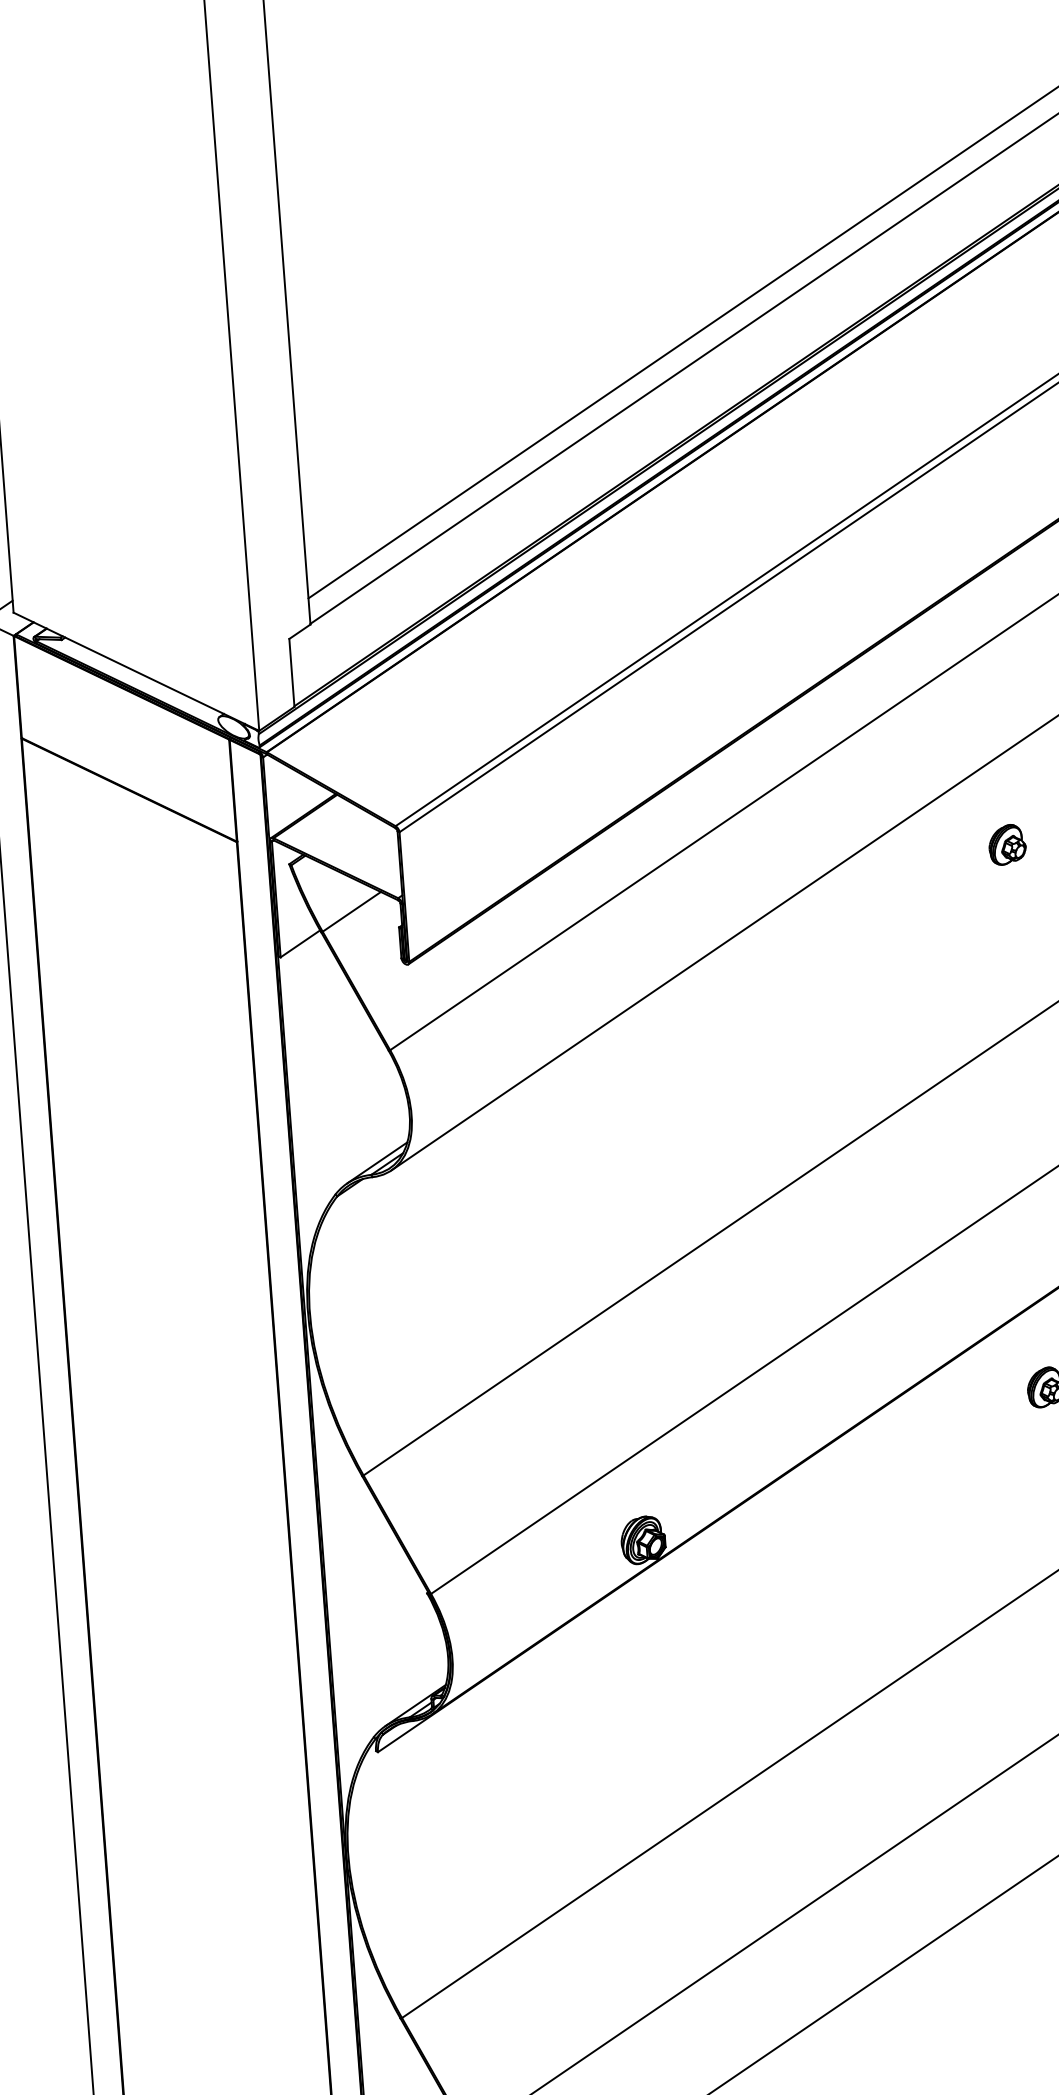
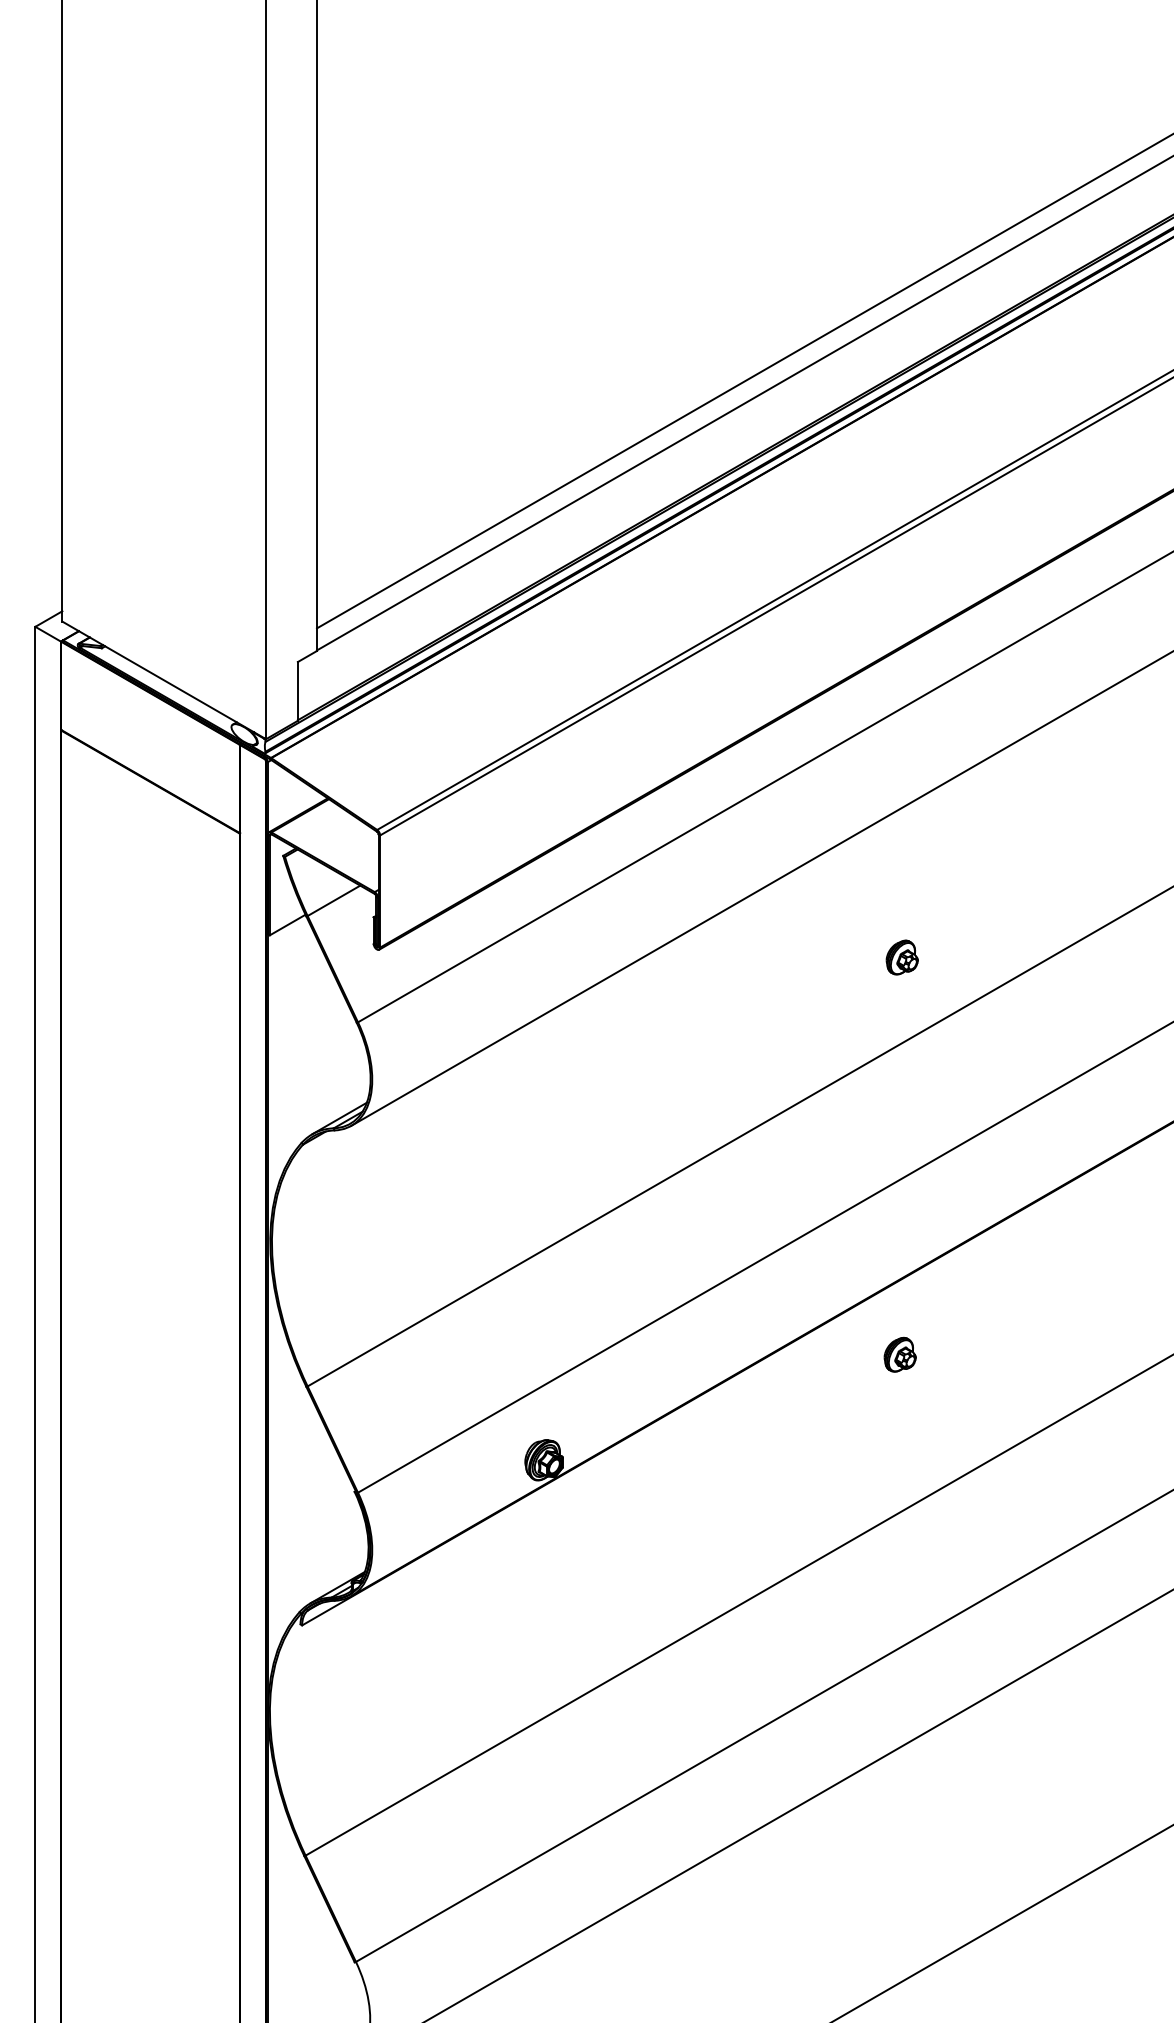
part: (1006, 844) -> (901, 957), moved

